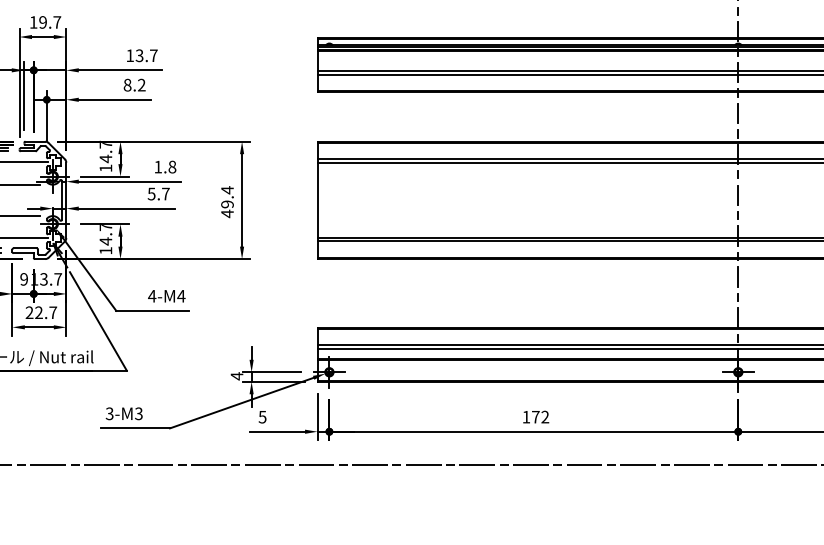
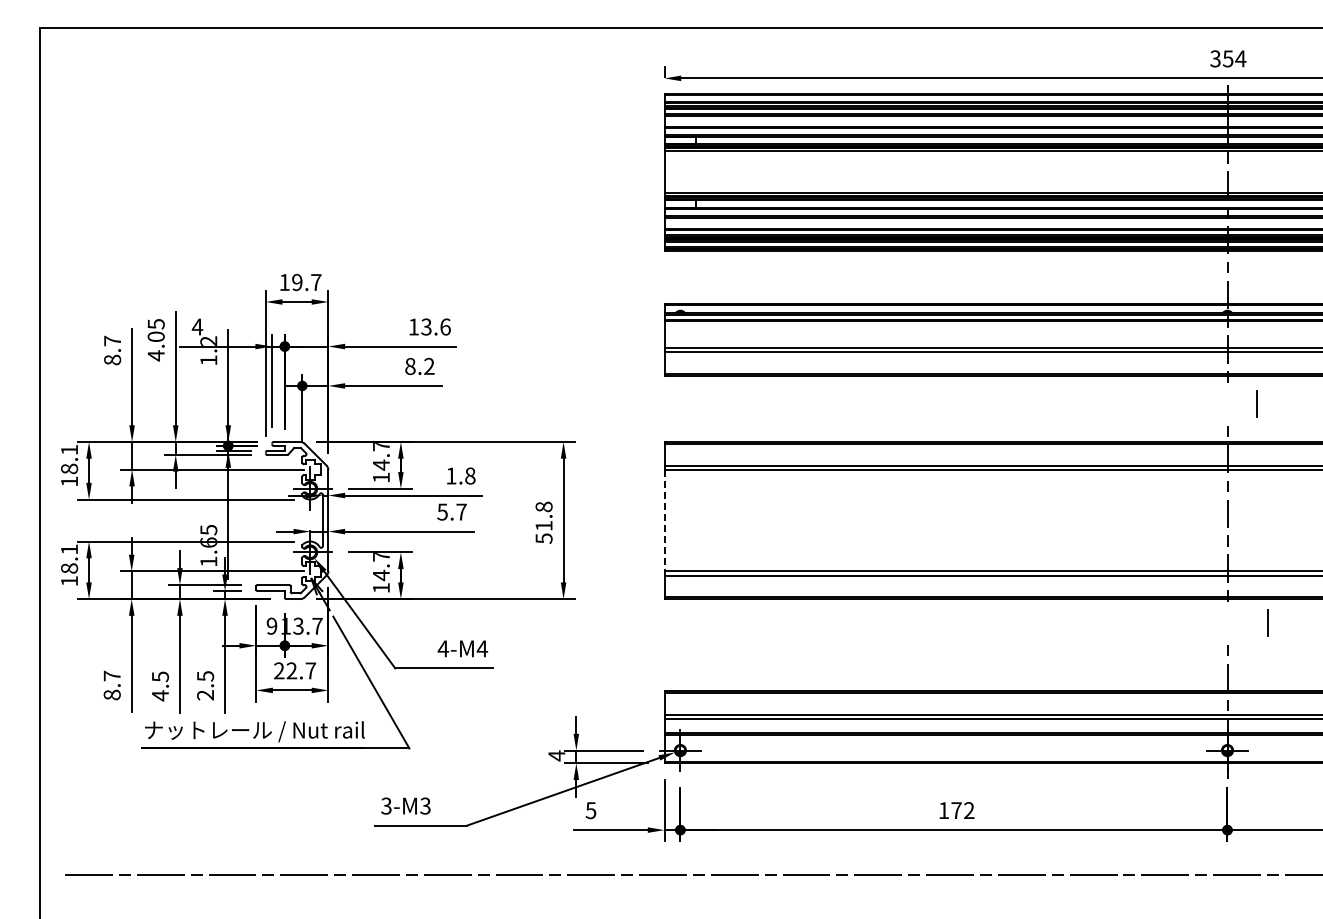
text: (153, 55) -> (445, 326), 13.7 -> 13.6
line: (738, 112) -> (1256, 403), moved
text: (227, 201) -> (543, 522), 49.4 -> 51.8
line: (317, 201) -> (664, 521), solid -> dashed
line: (738, 276) -> (1267, 622), moved

